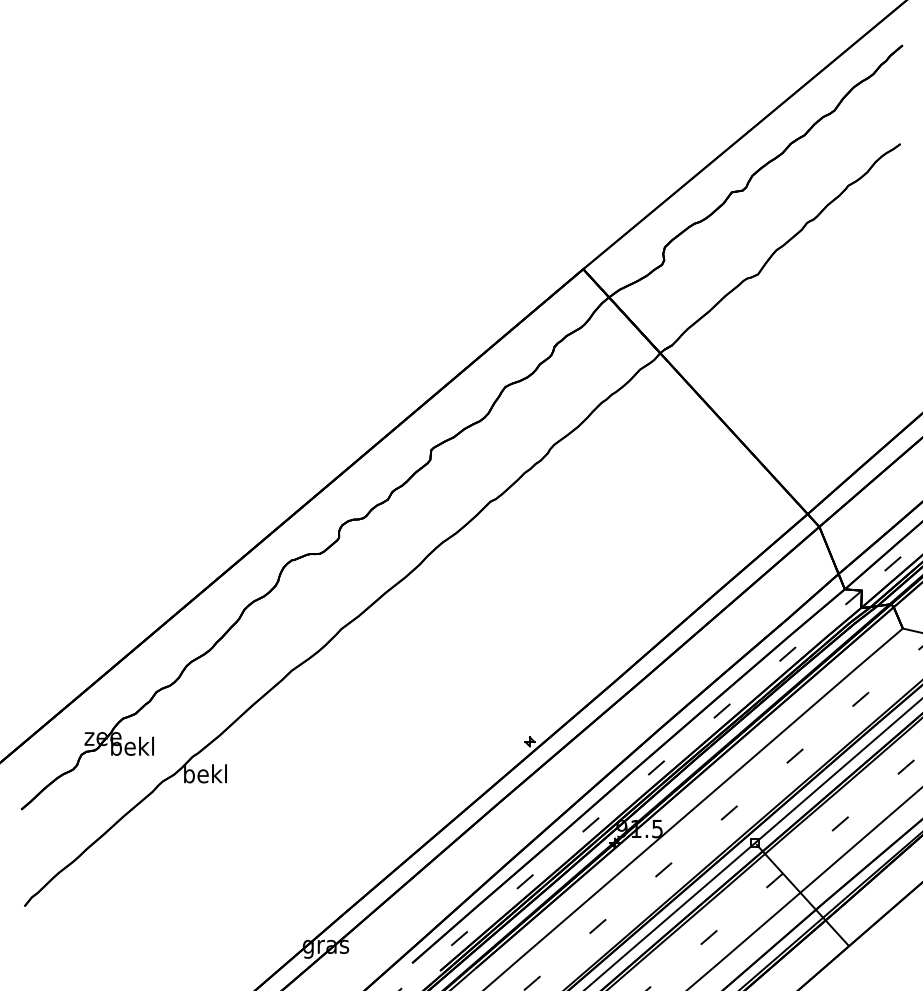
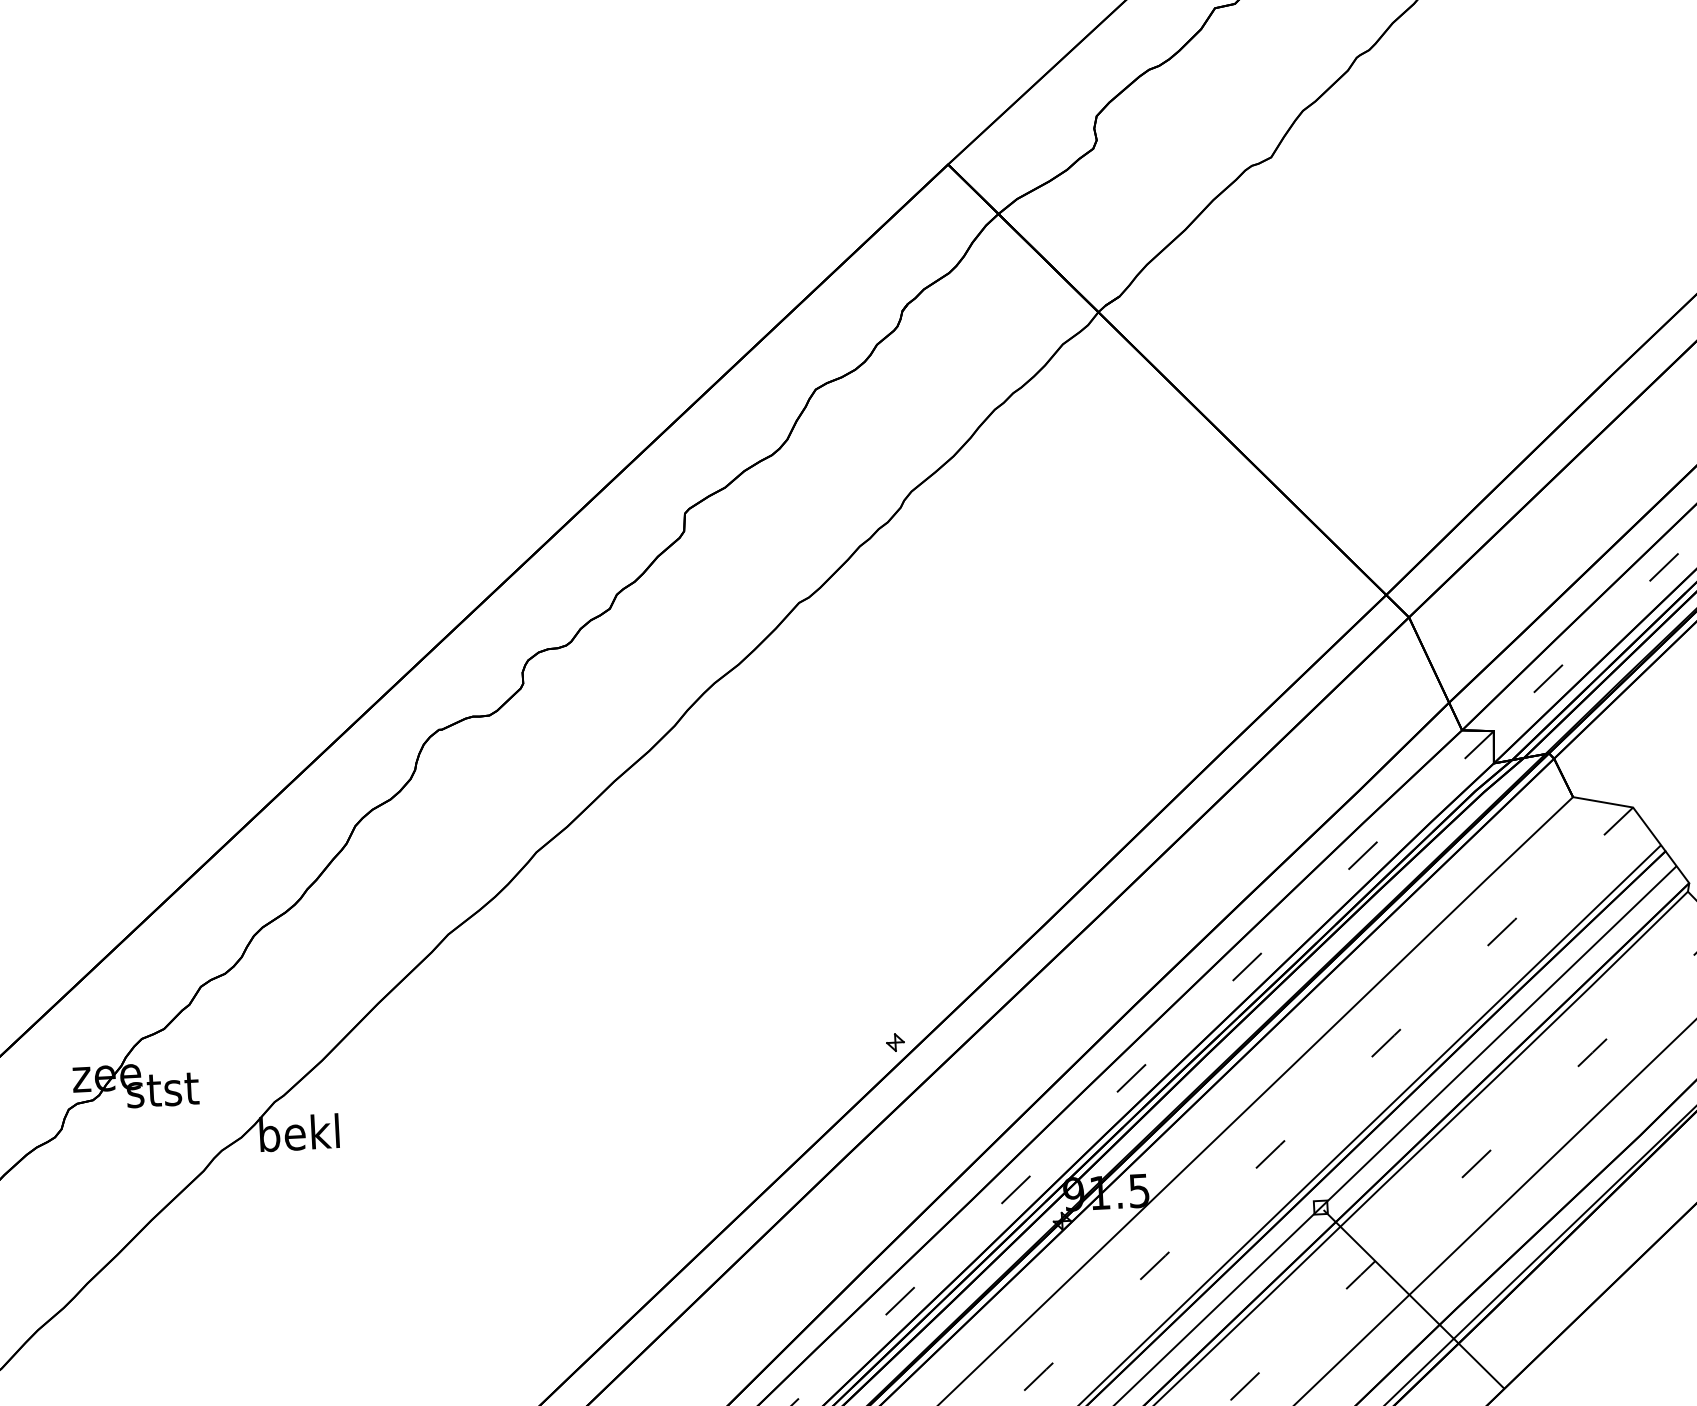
text: (132, 745) -> (161, 1087), bekl -> stst

